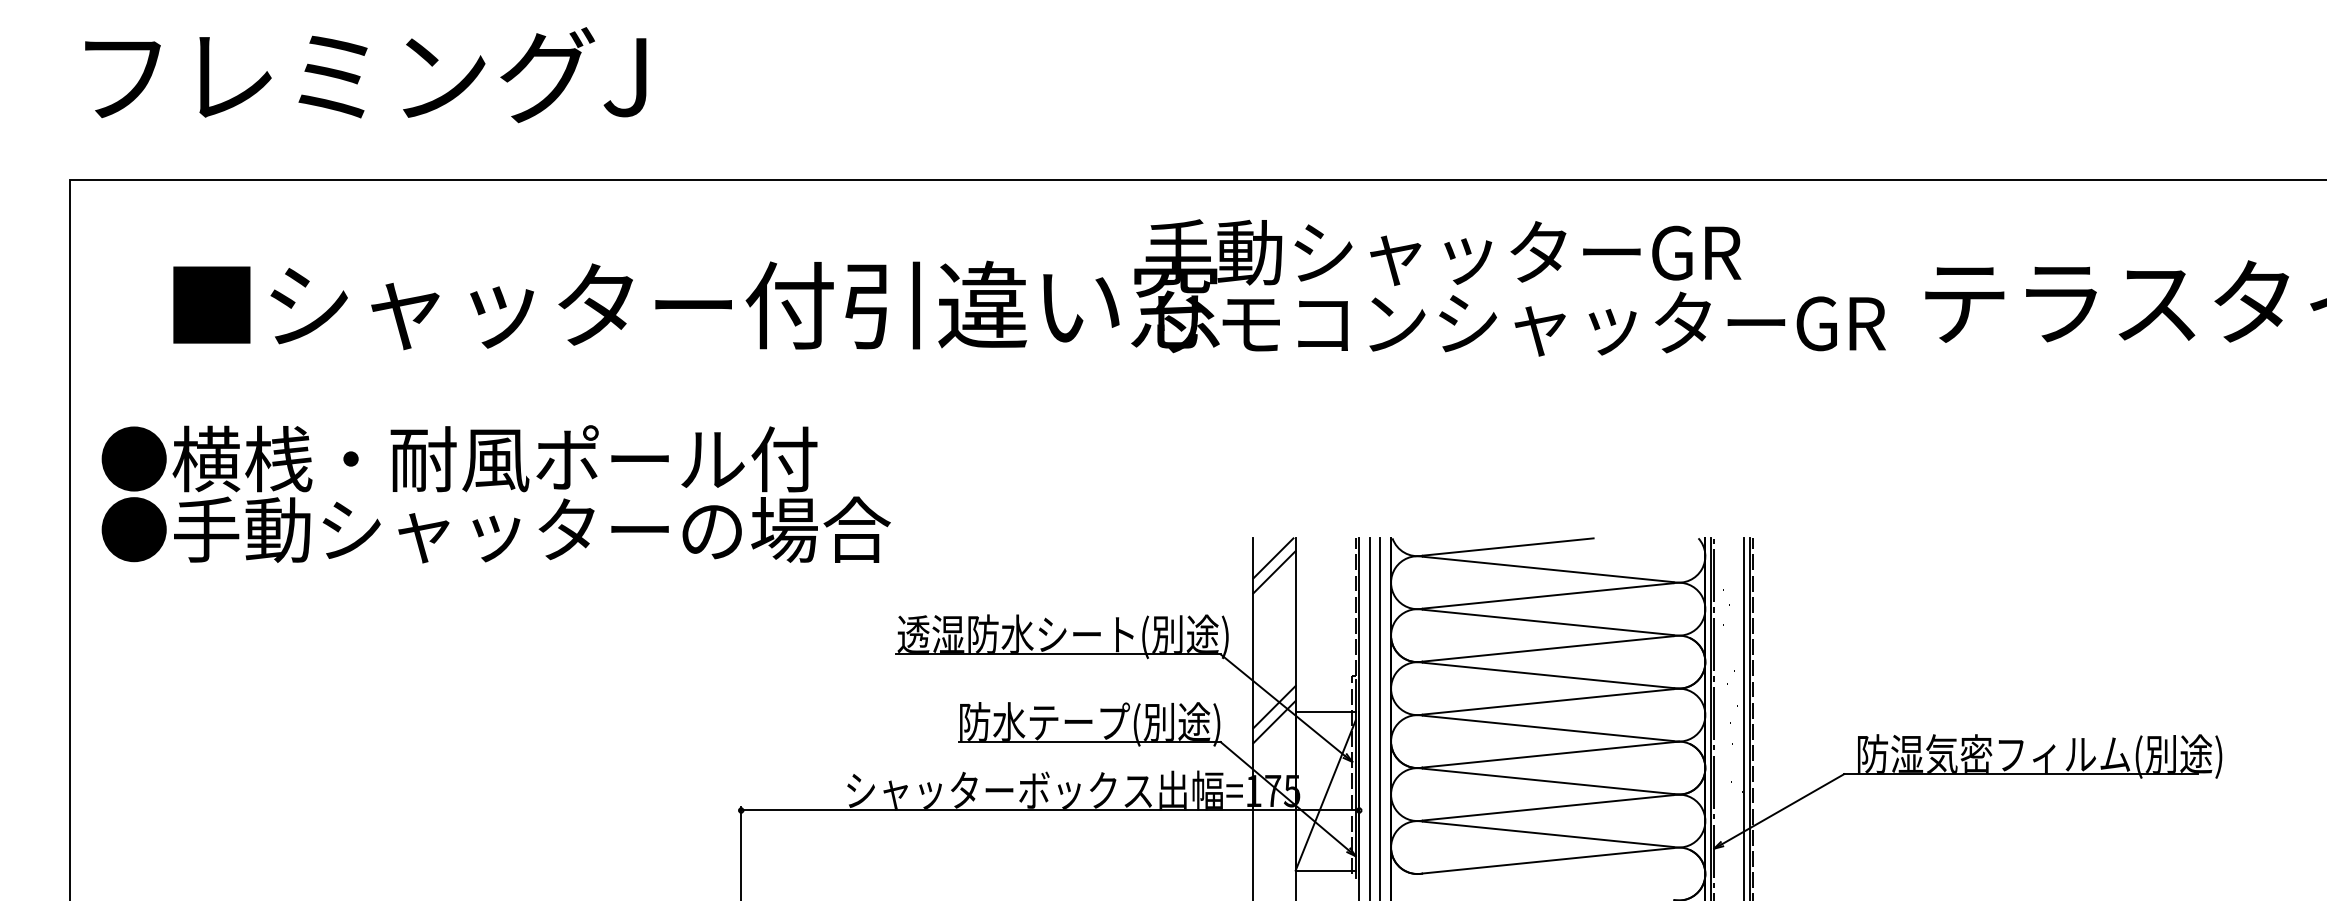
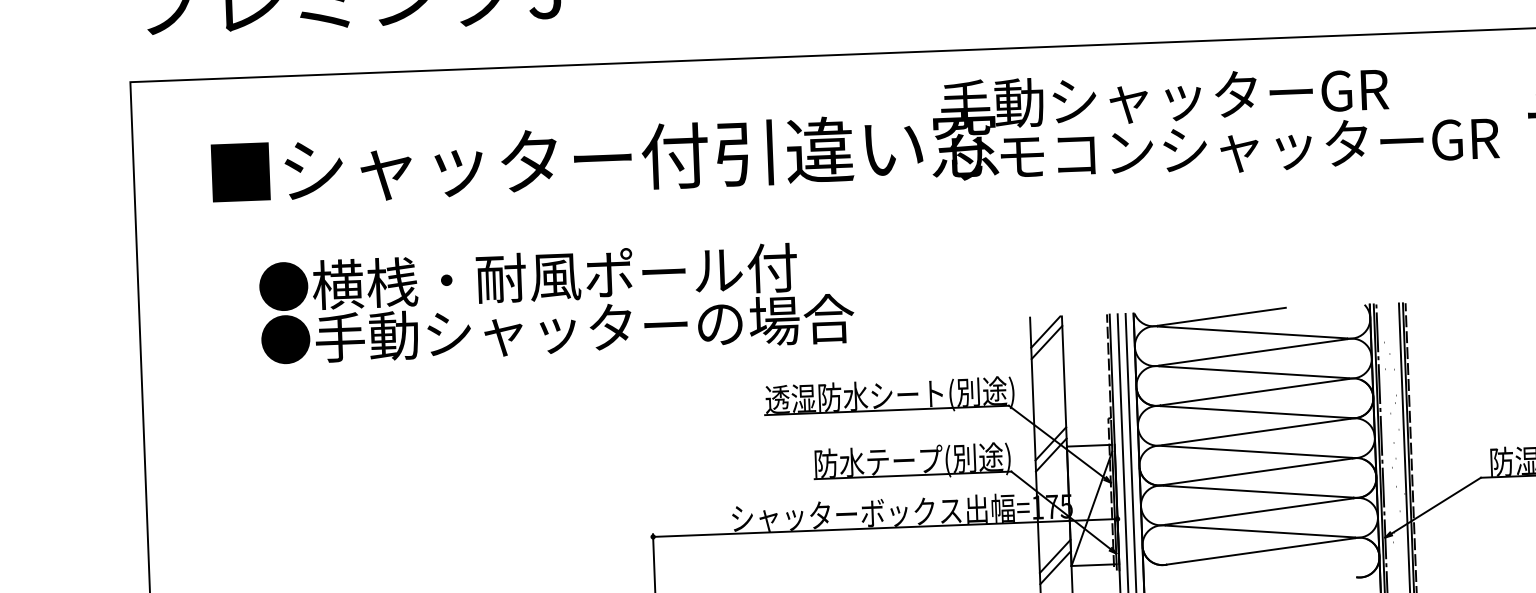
text: (495, 494) -> (556, 302), moved
line: (1274, 856) -> (1055, 556), added
line: (1274, 871) -> (1055, 567), added

